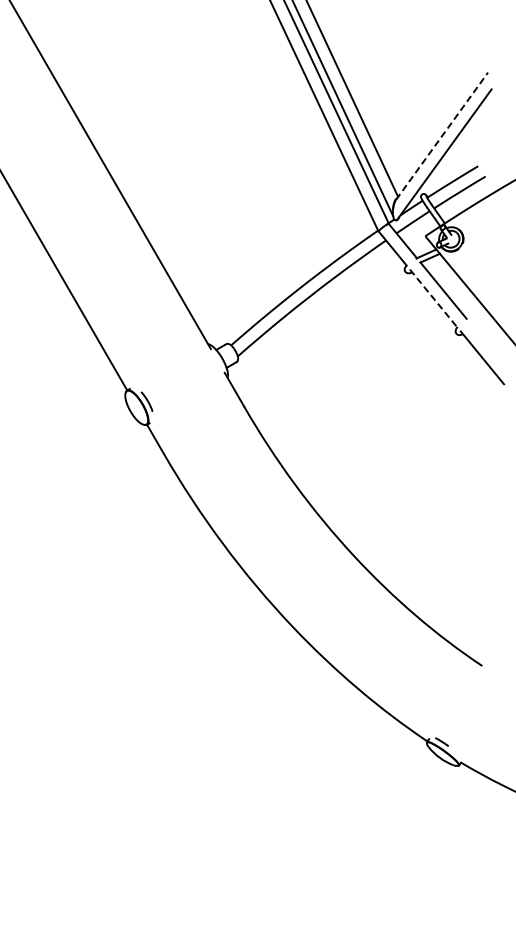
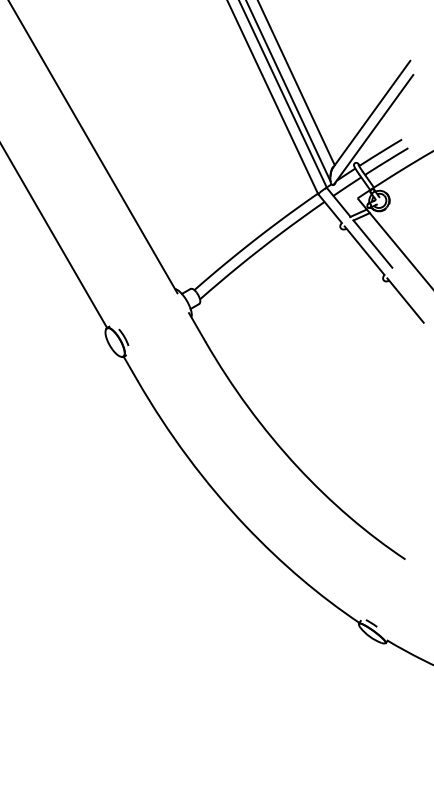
line: (442, 135) -> (372, 113), dashed -> solid
line: (433, 298) -> (364, 250), dashed -> solid

